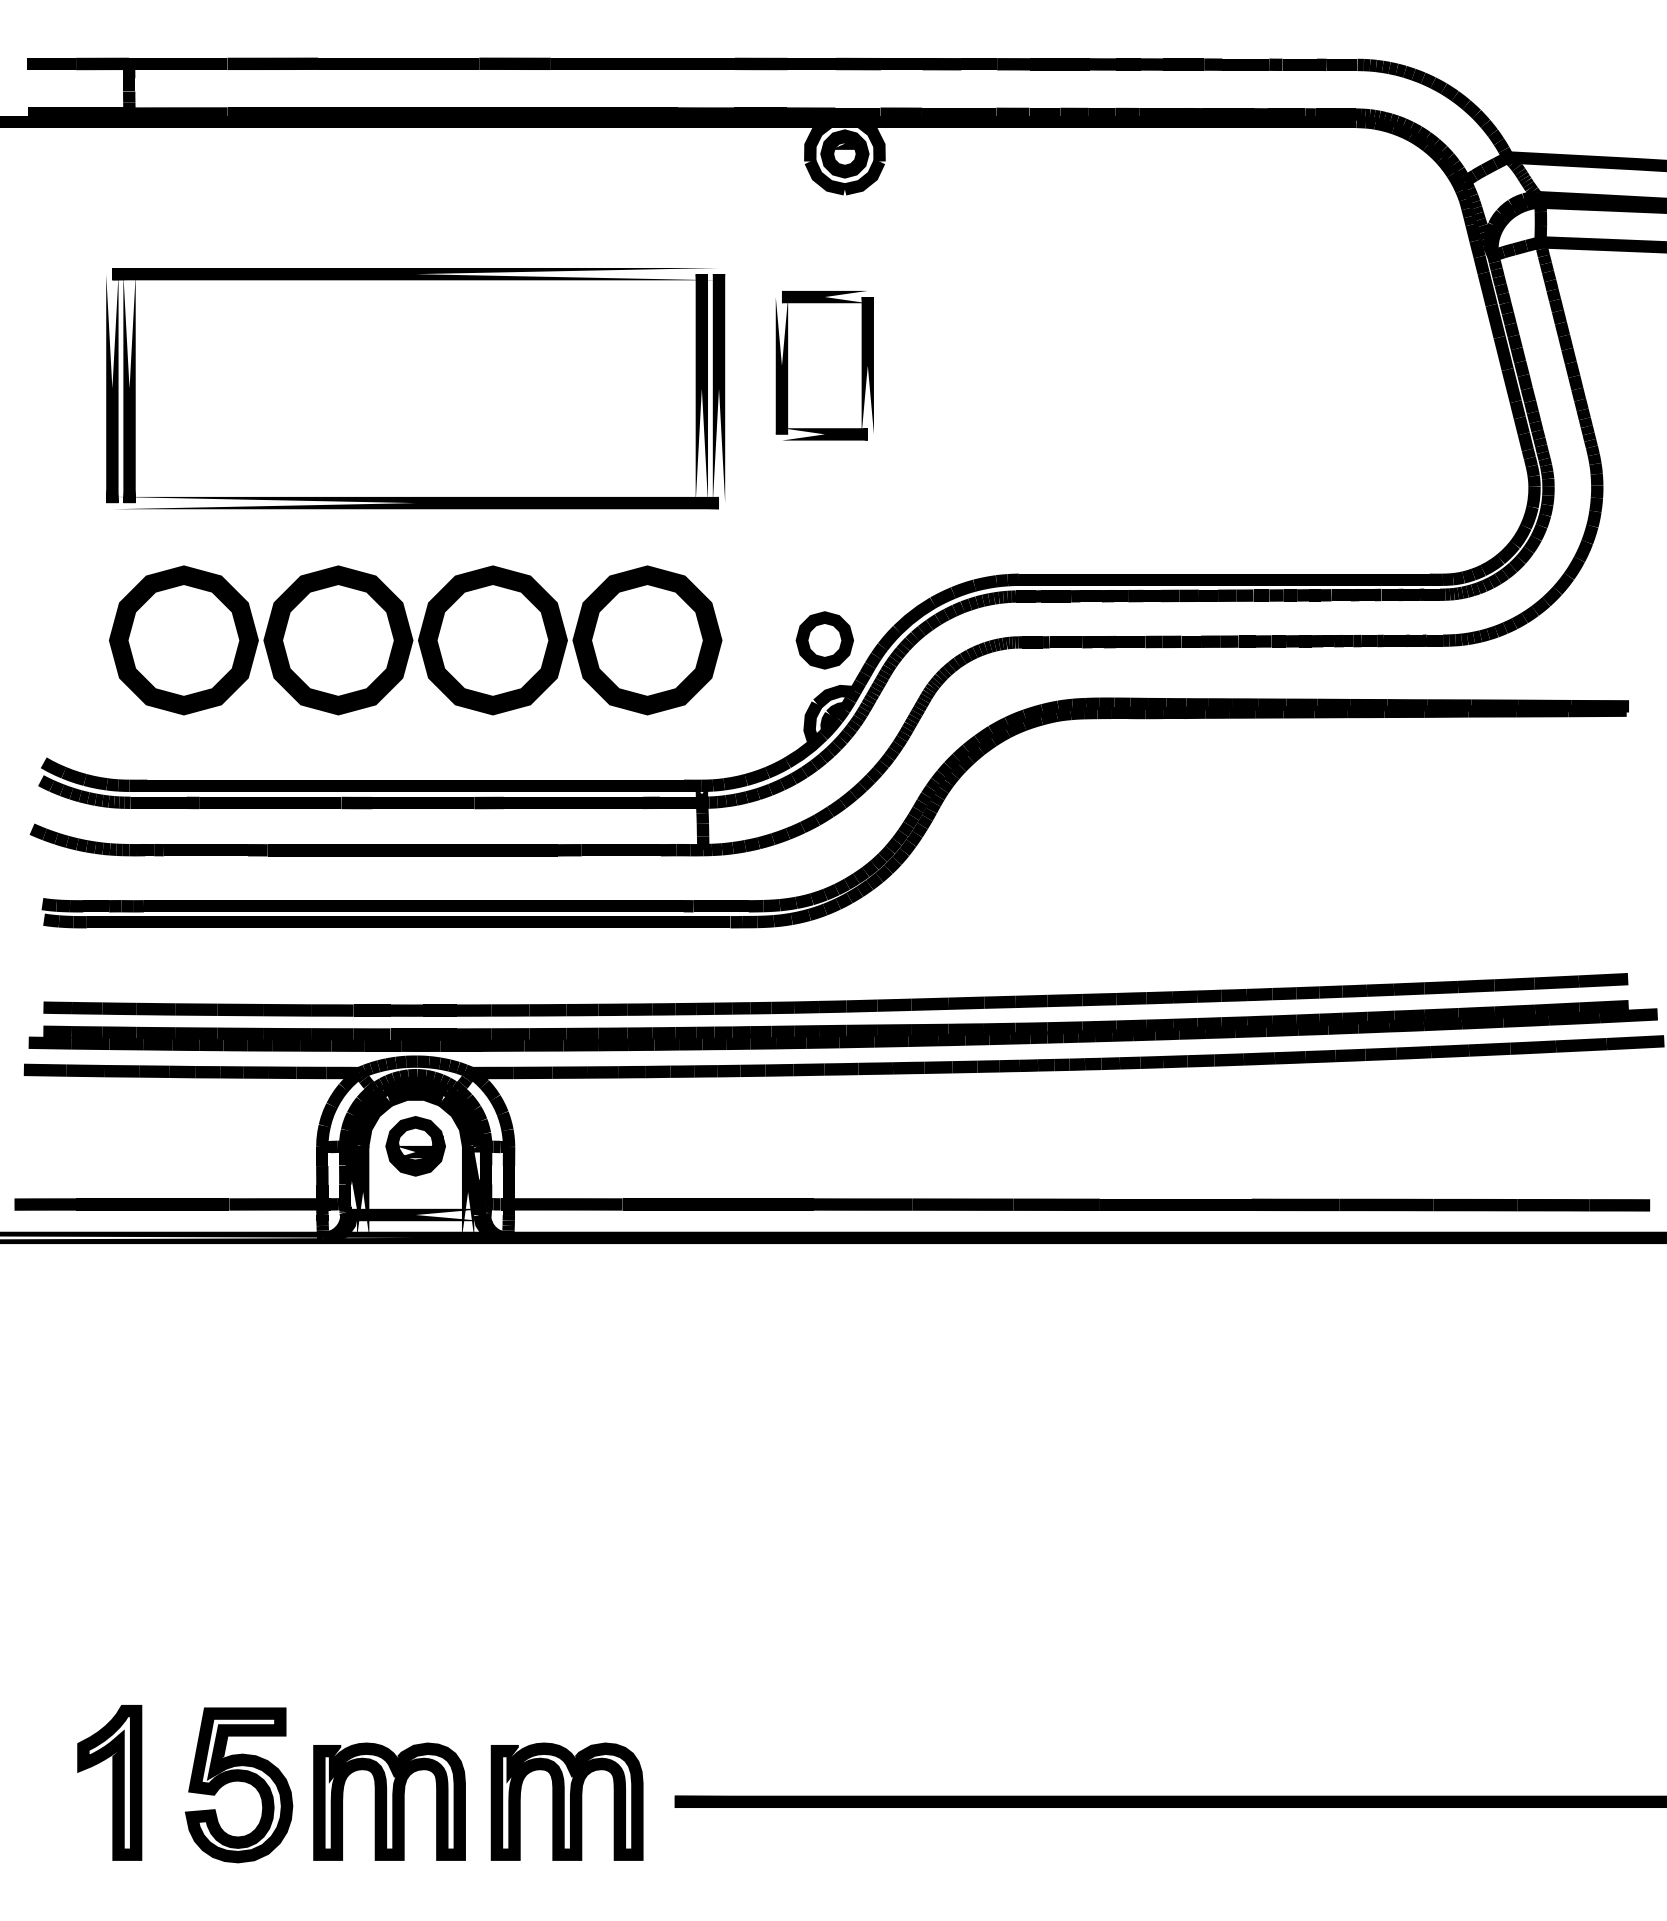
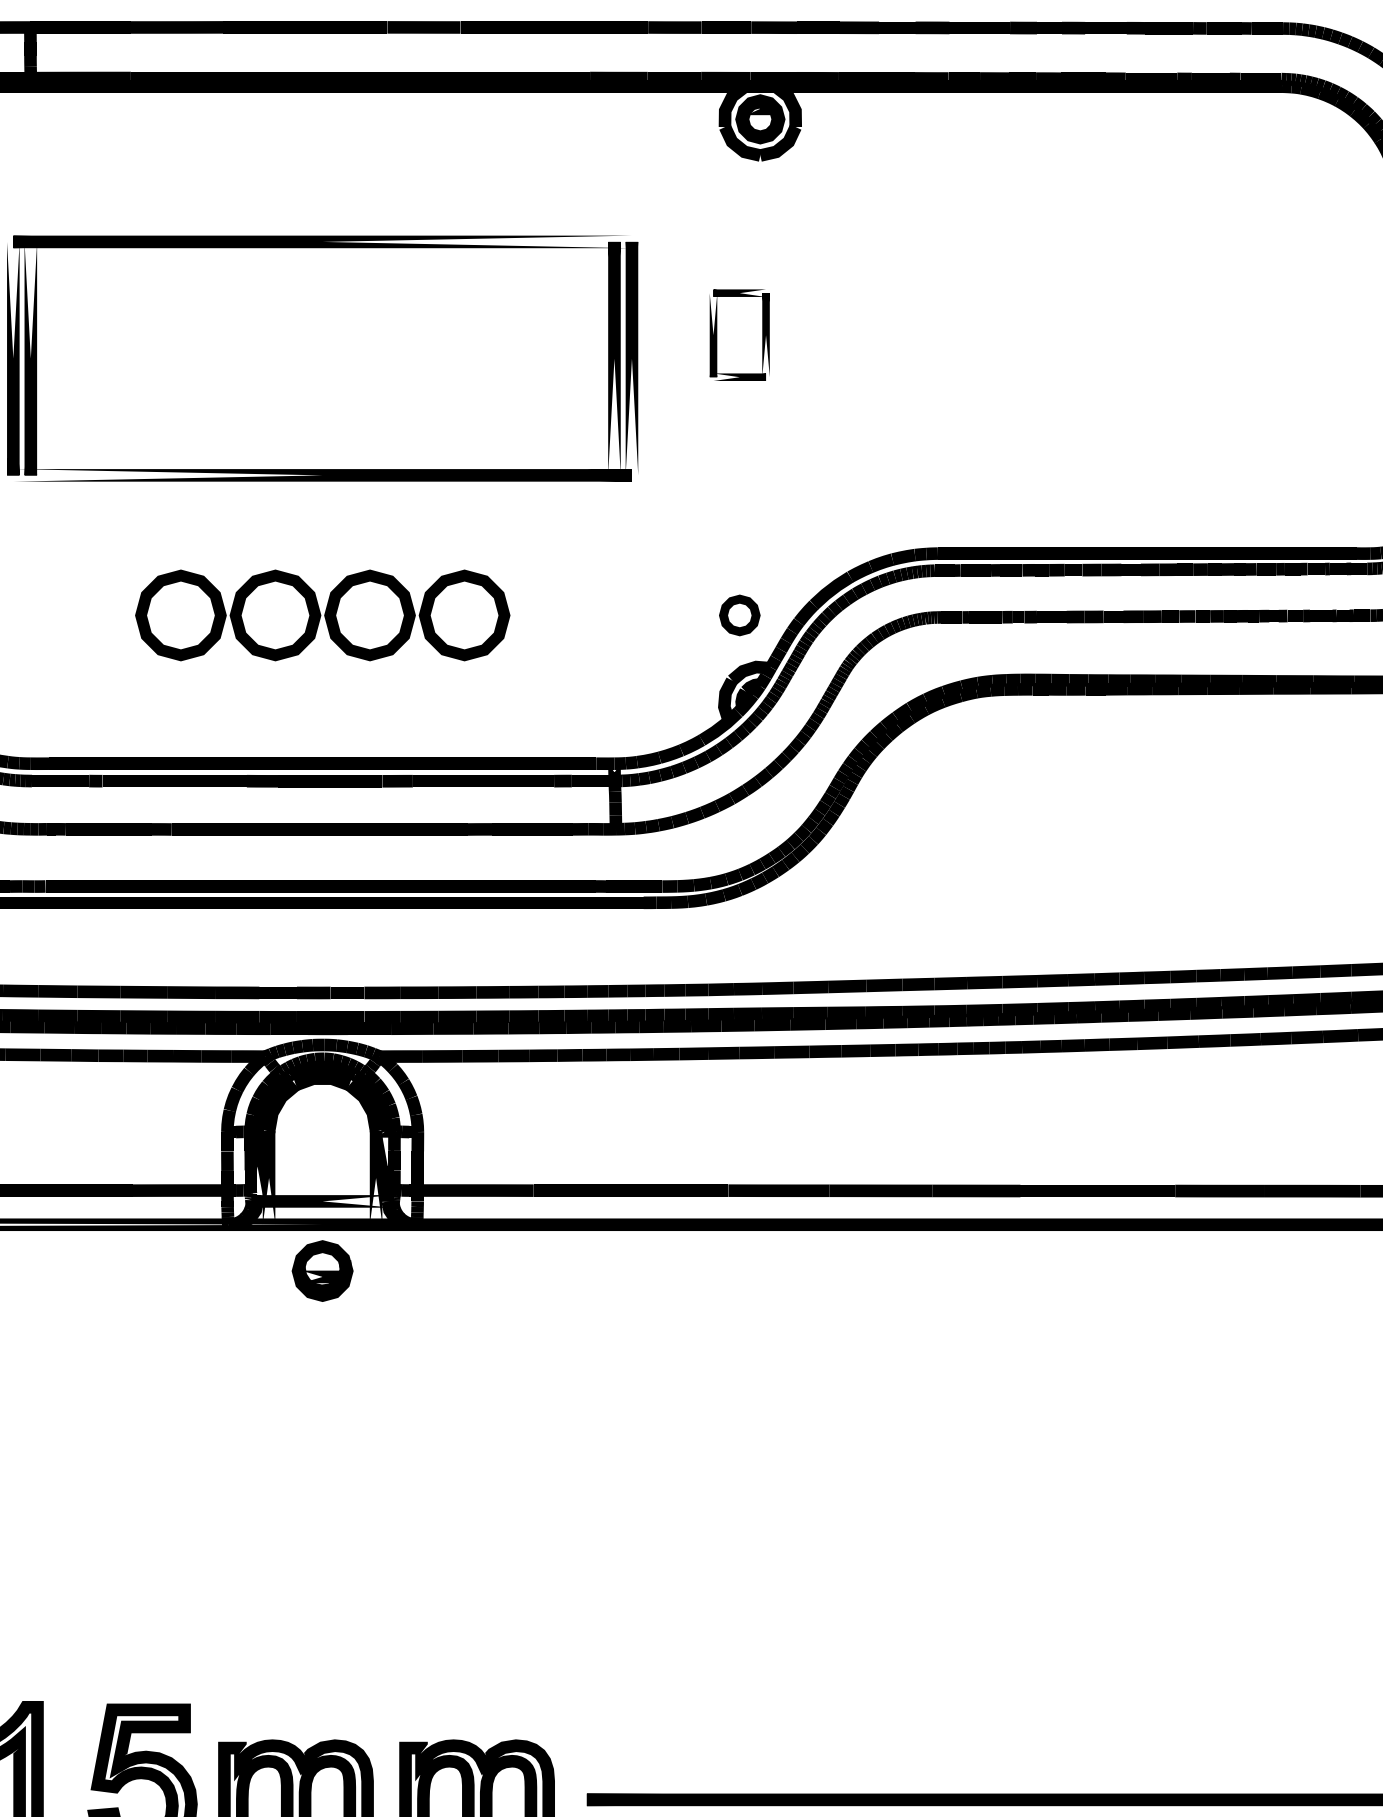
part: (824, 365) -> (739, 335), size x0.6
part: (415, 640) -> (322, 615), size x0.6
part: (824, 640) -> (739, 615), size x0.7
part: (415, 1146) -> (322, 1271), moved

